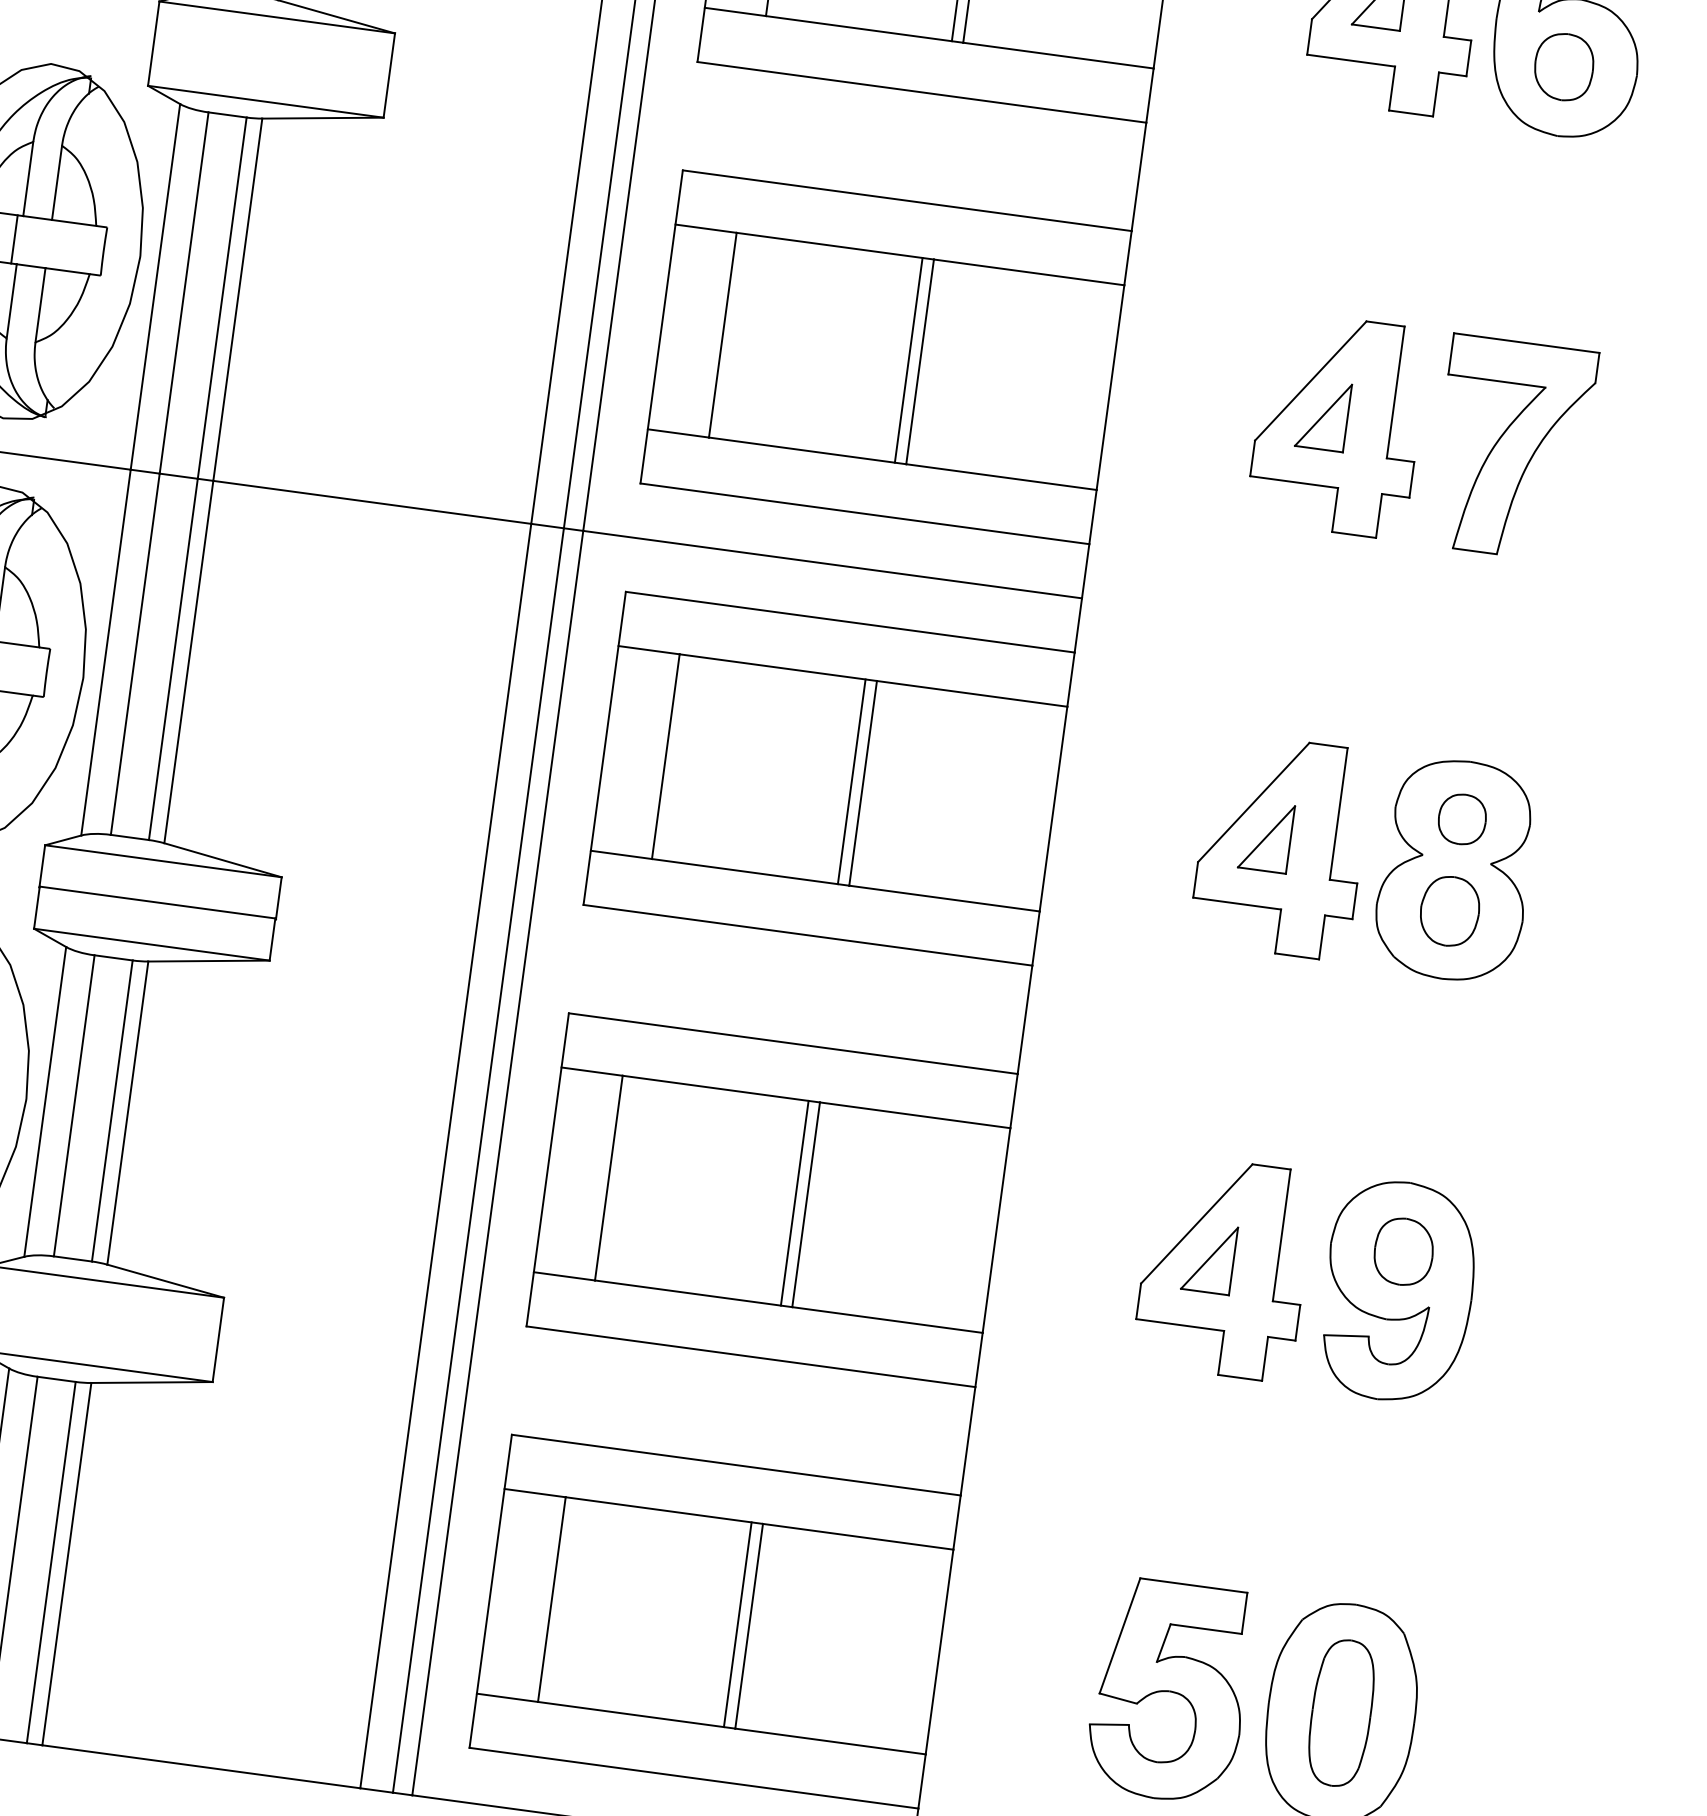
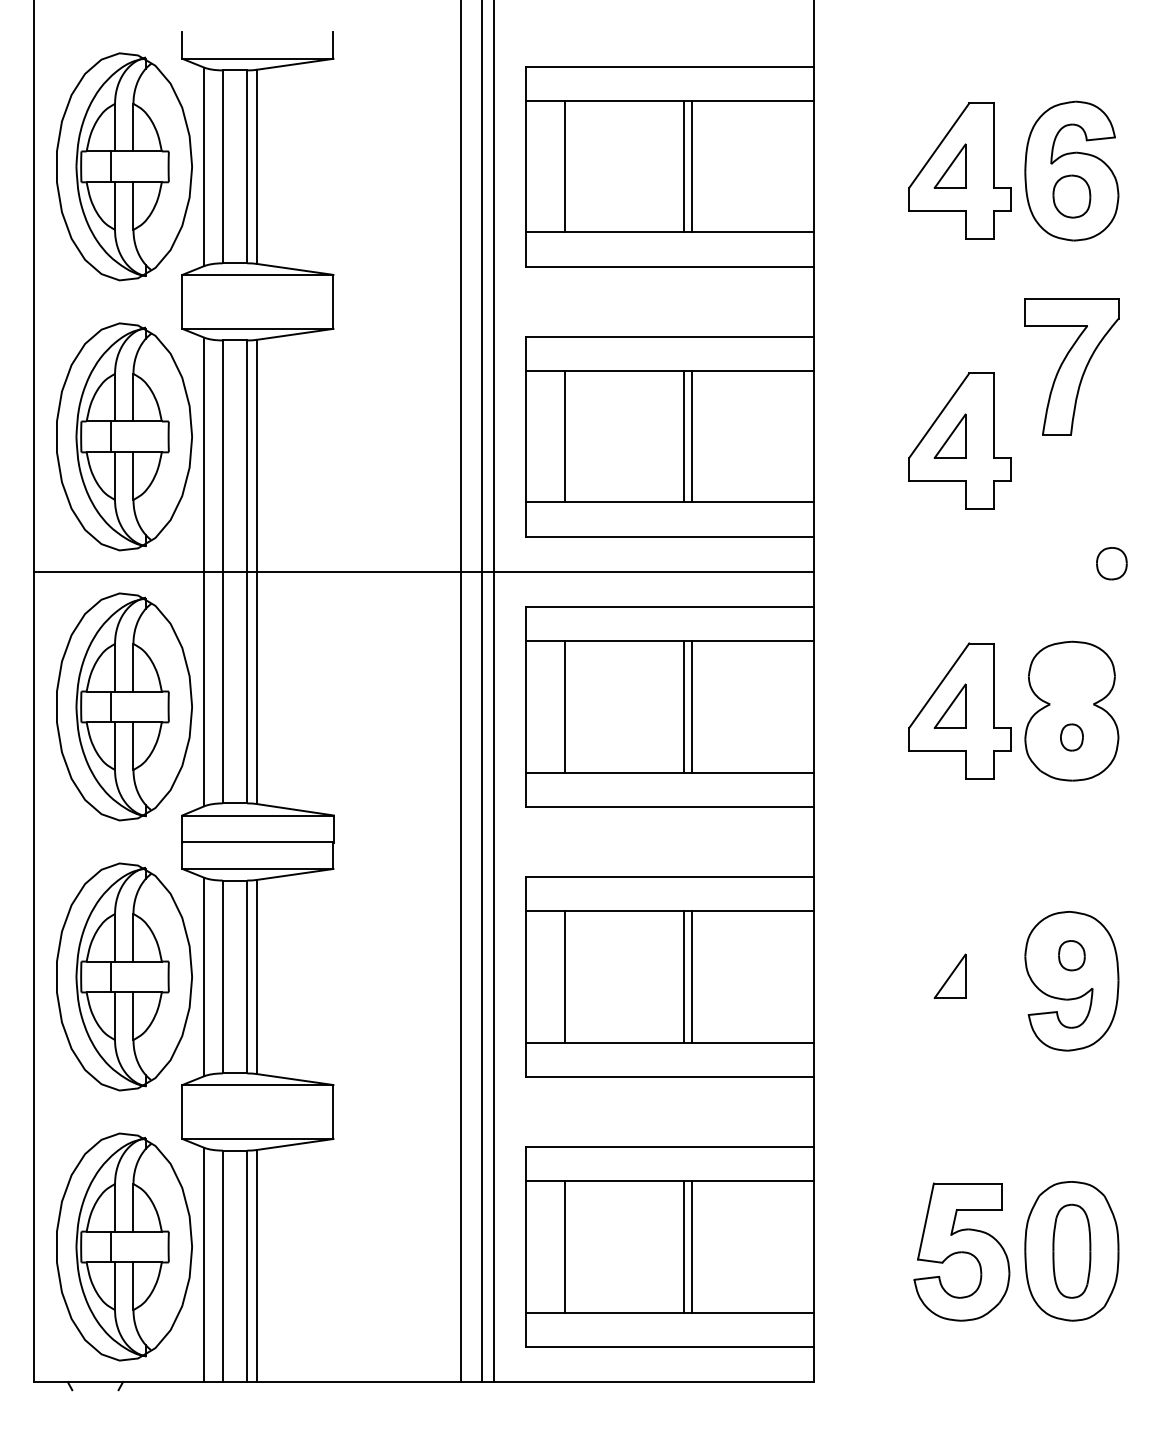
part: (1511, 447) -> (1071, 366), moved
part: (1461, 819) -> (1111, 563), moved
part: (1449, 911) -> (1071, 737), size x0.6
part: (1403, 1251) -> (1071, 955), size x0.7
part: (1223, 1266) -> (959, 980), removed

